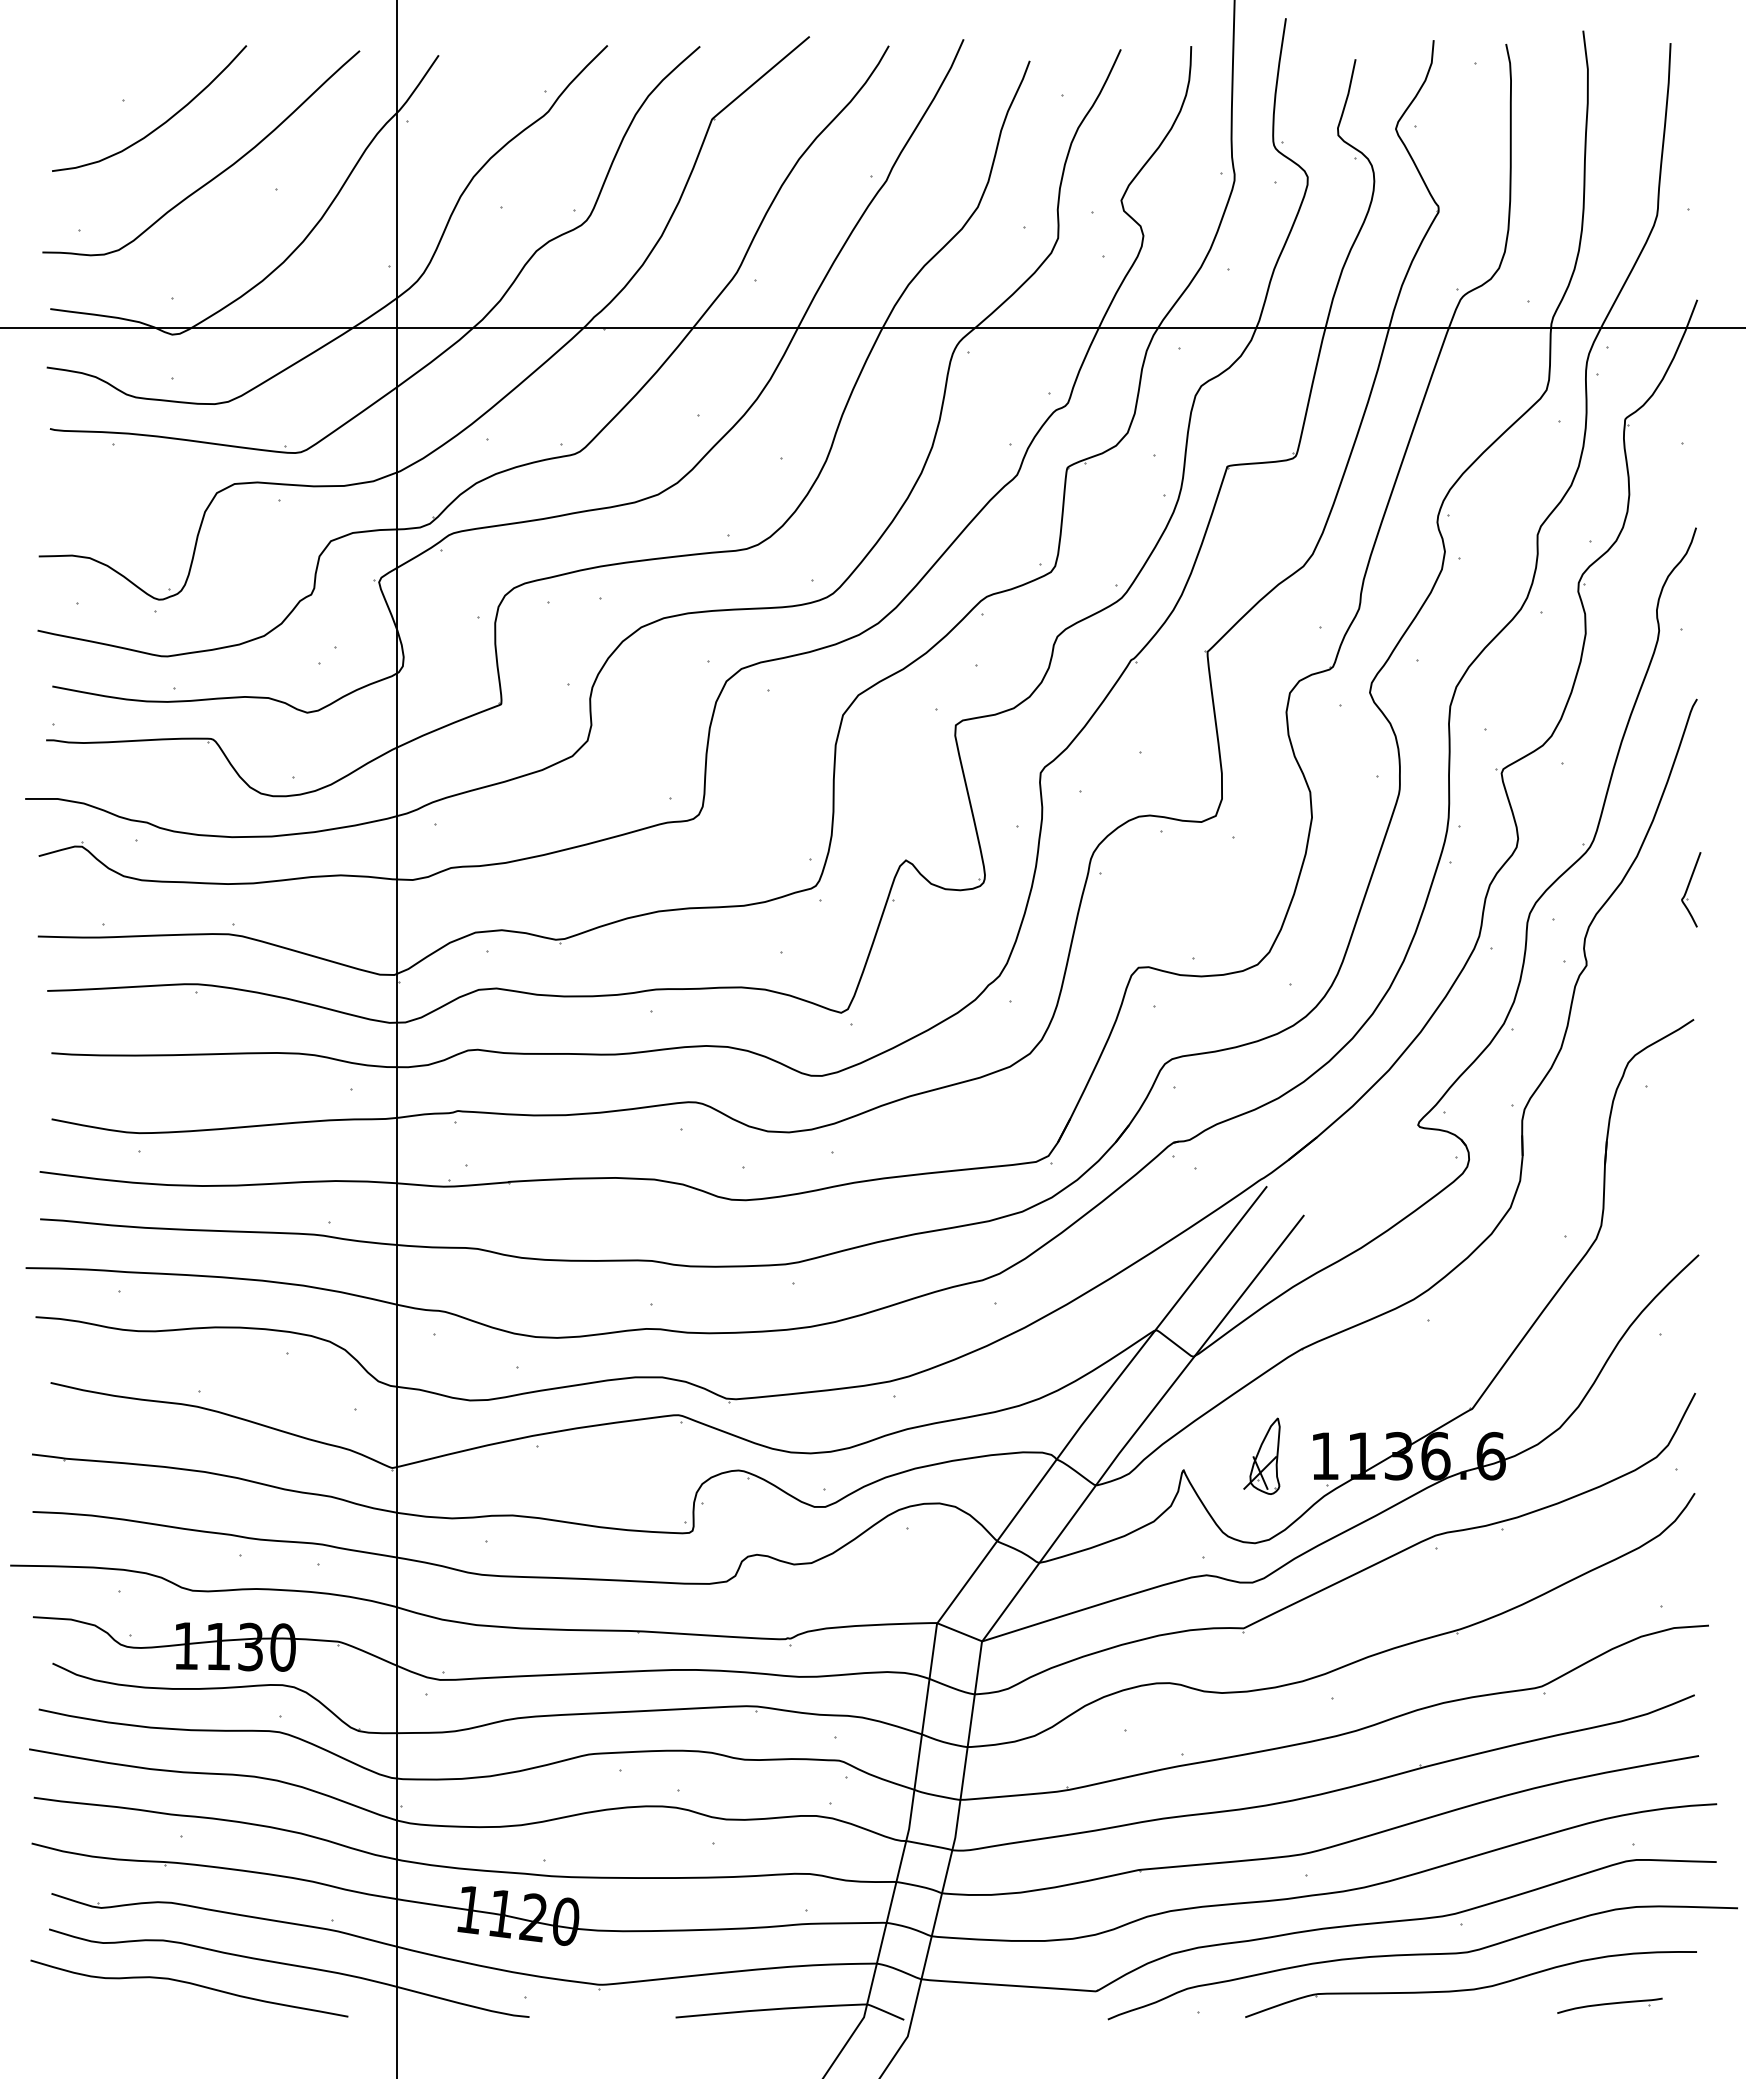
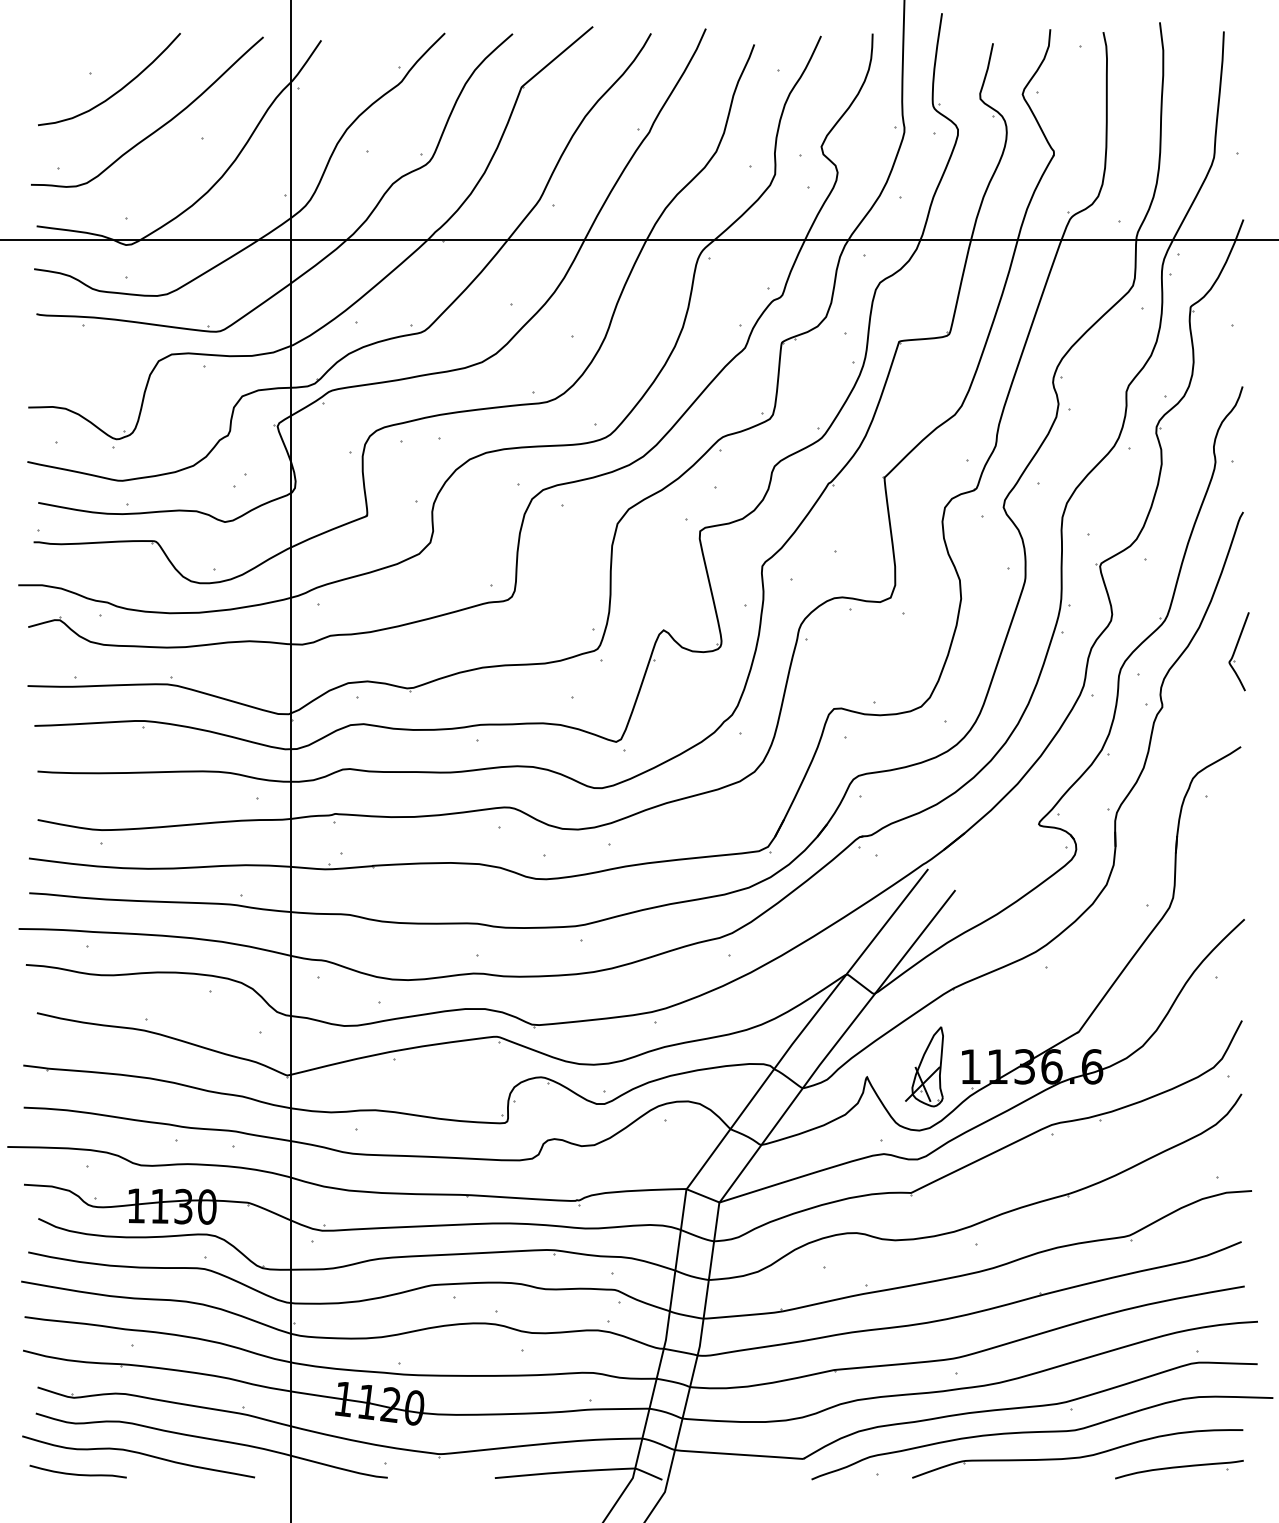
part: (1690, 889) -> (1238, 651), size x1.43
part: (1261, 1455) -> (924, 1066), size x1.43
part: (1609, 2005) -> (1179, 1469), size x1.67
curve: (105, 2011) -> (77, 1473), added

